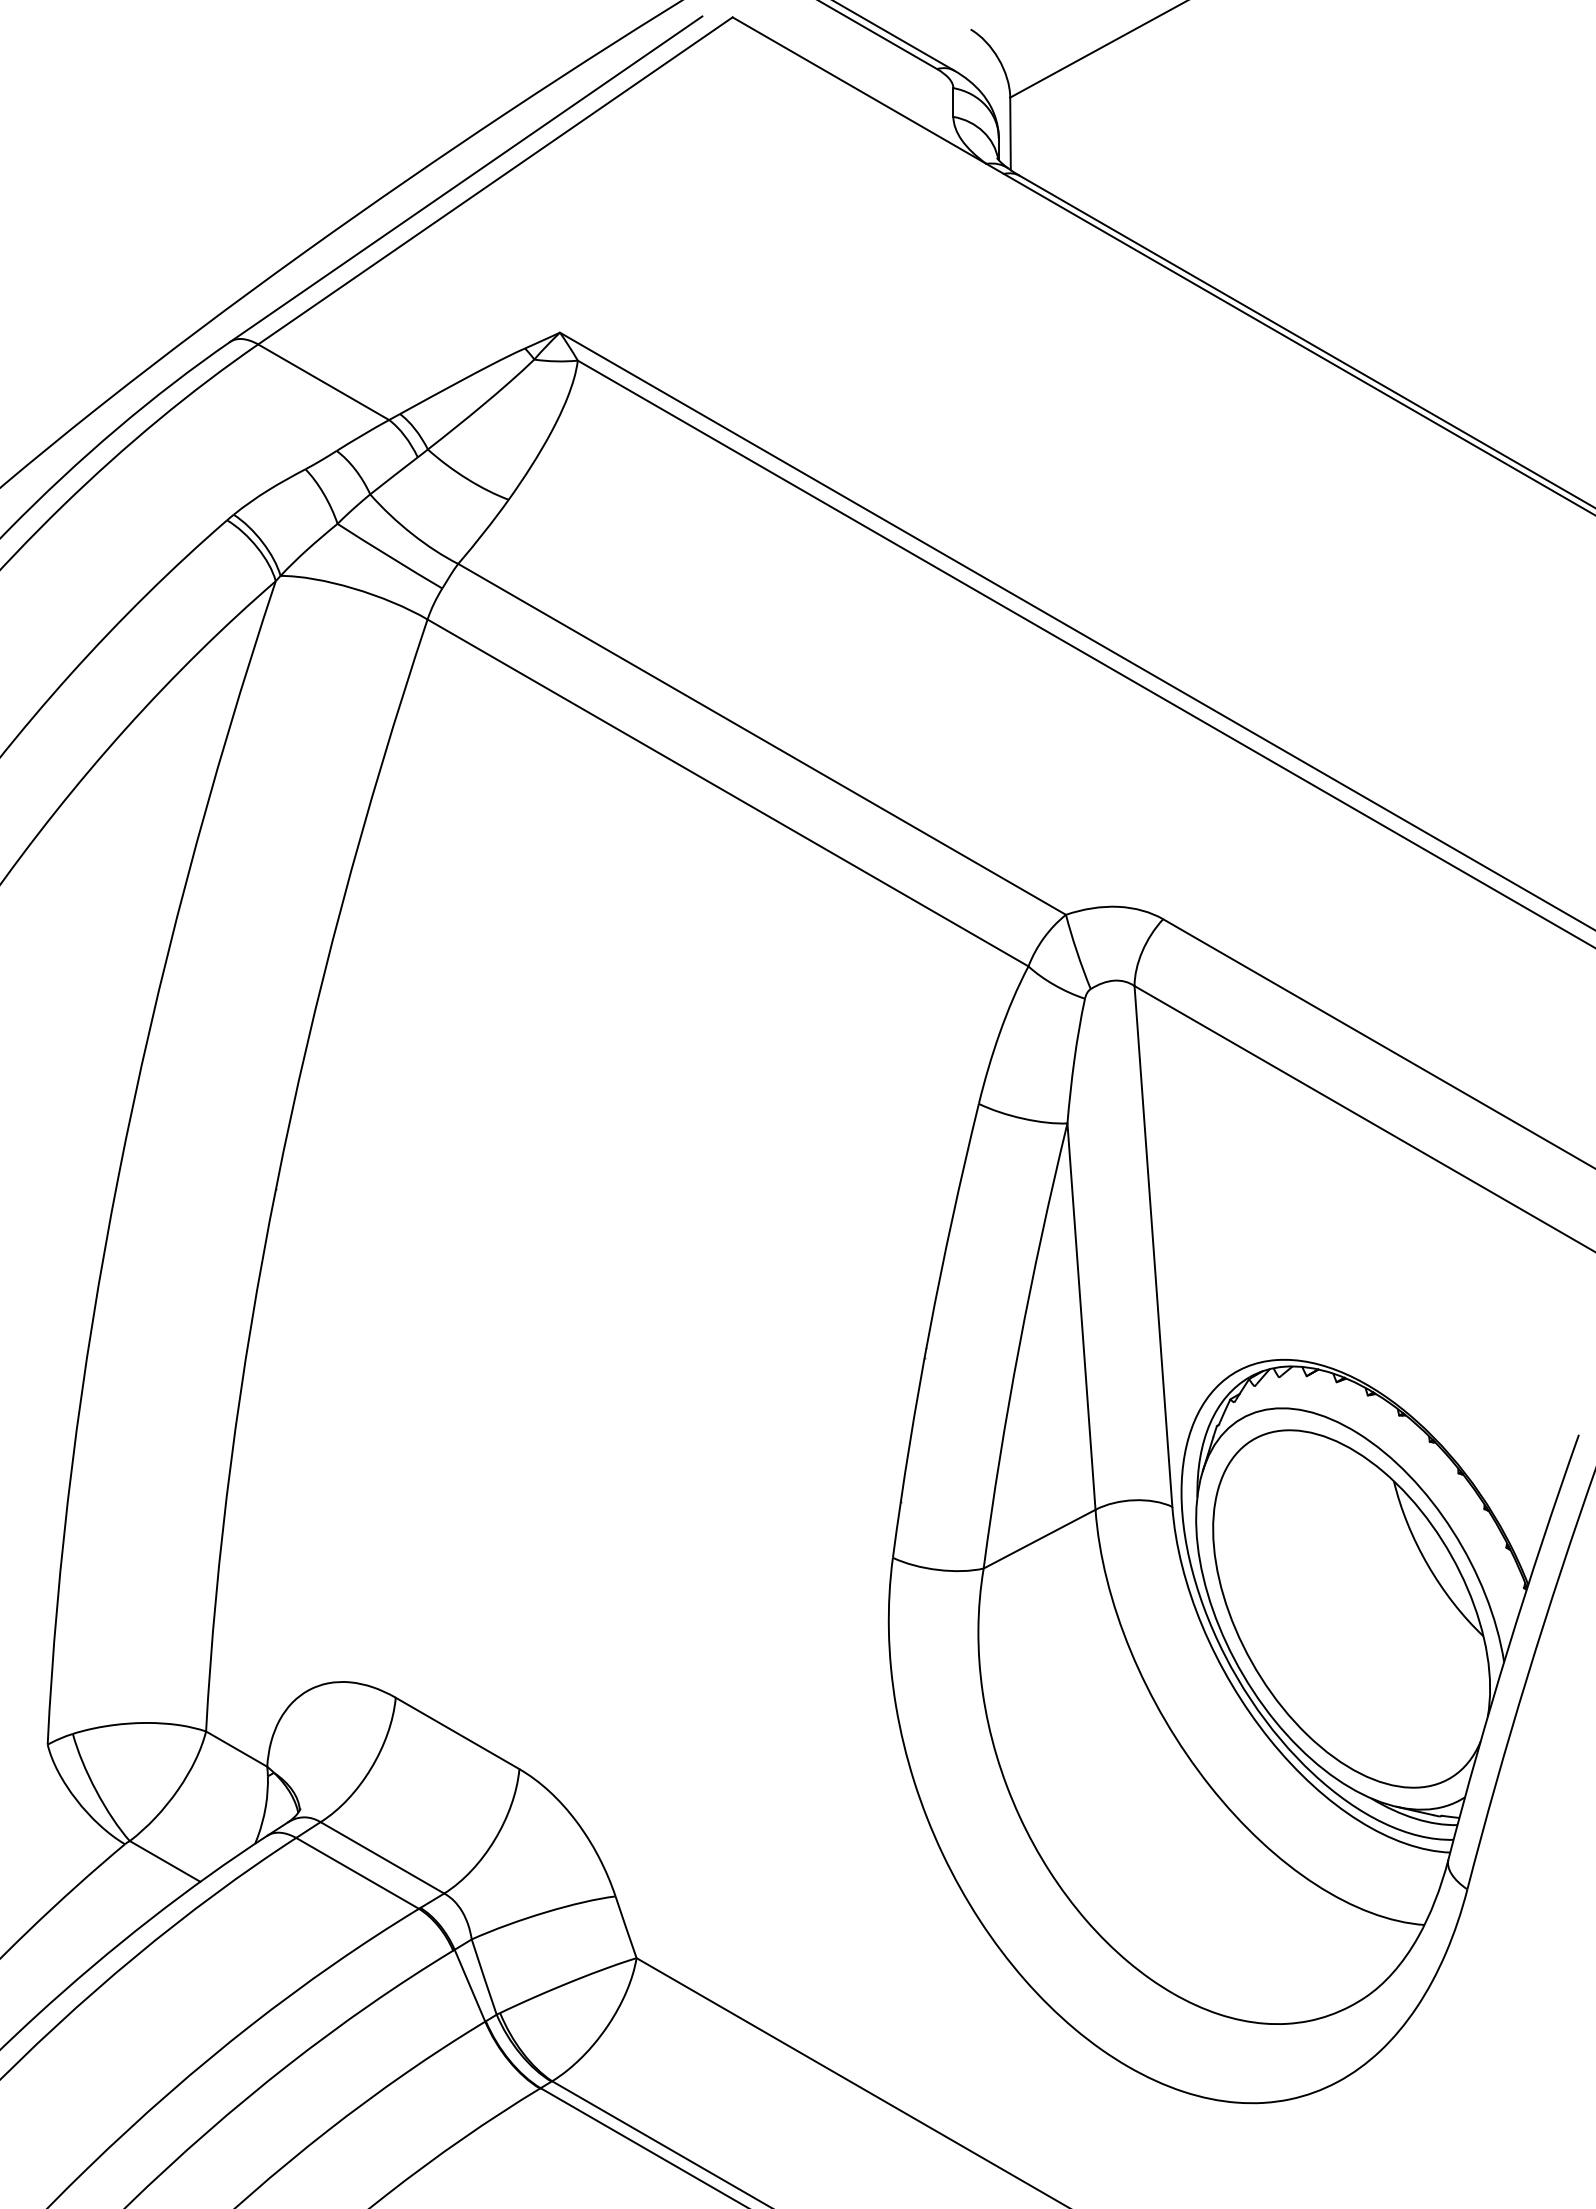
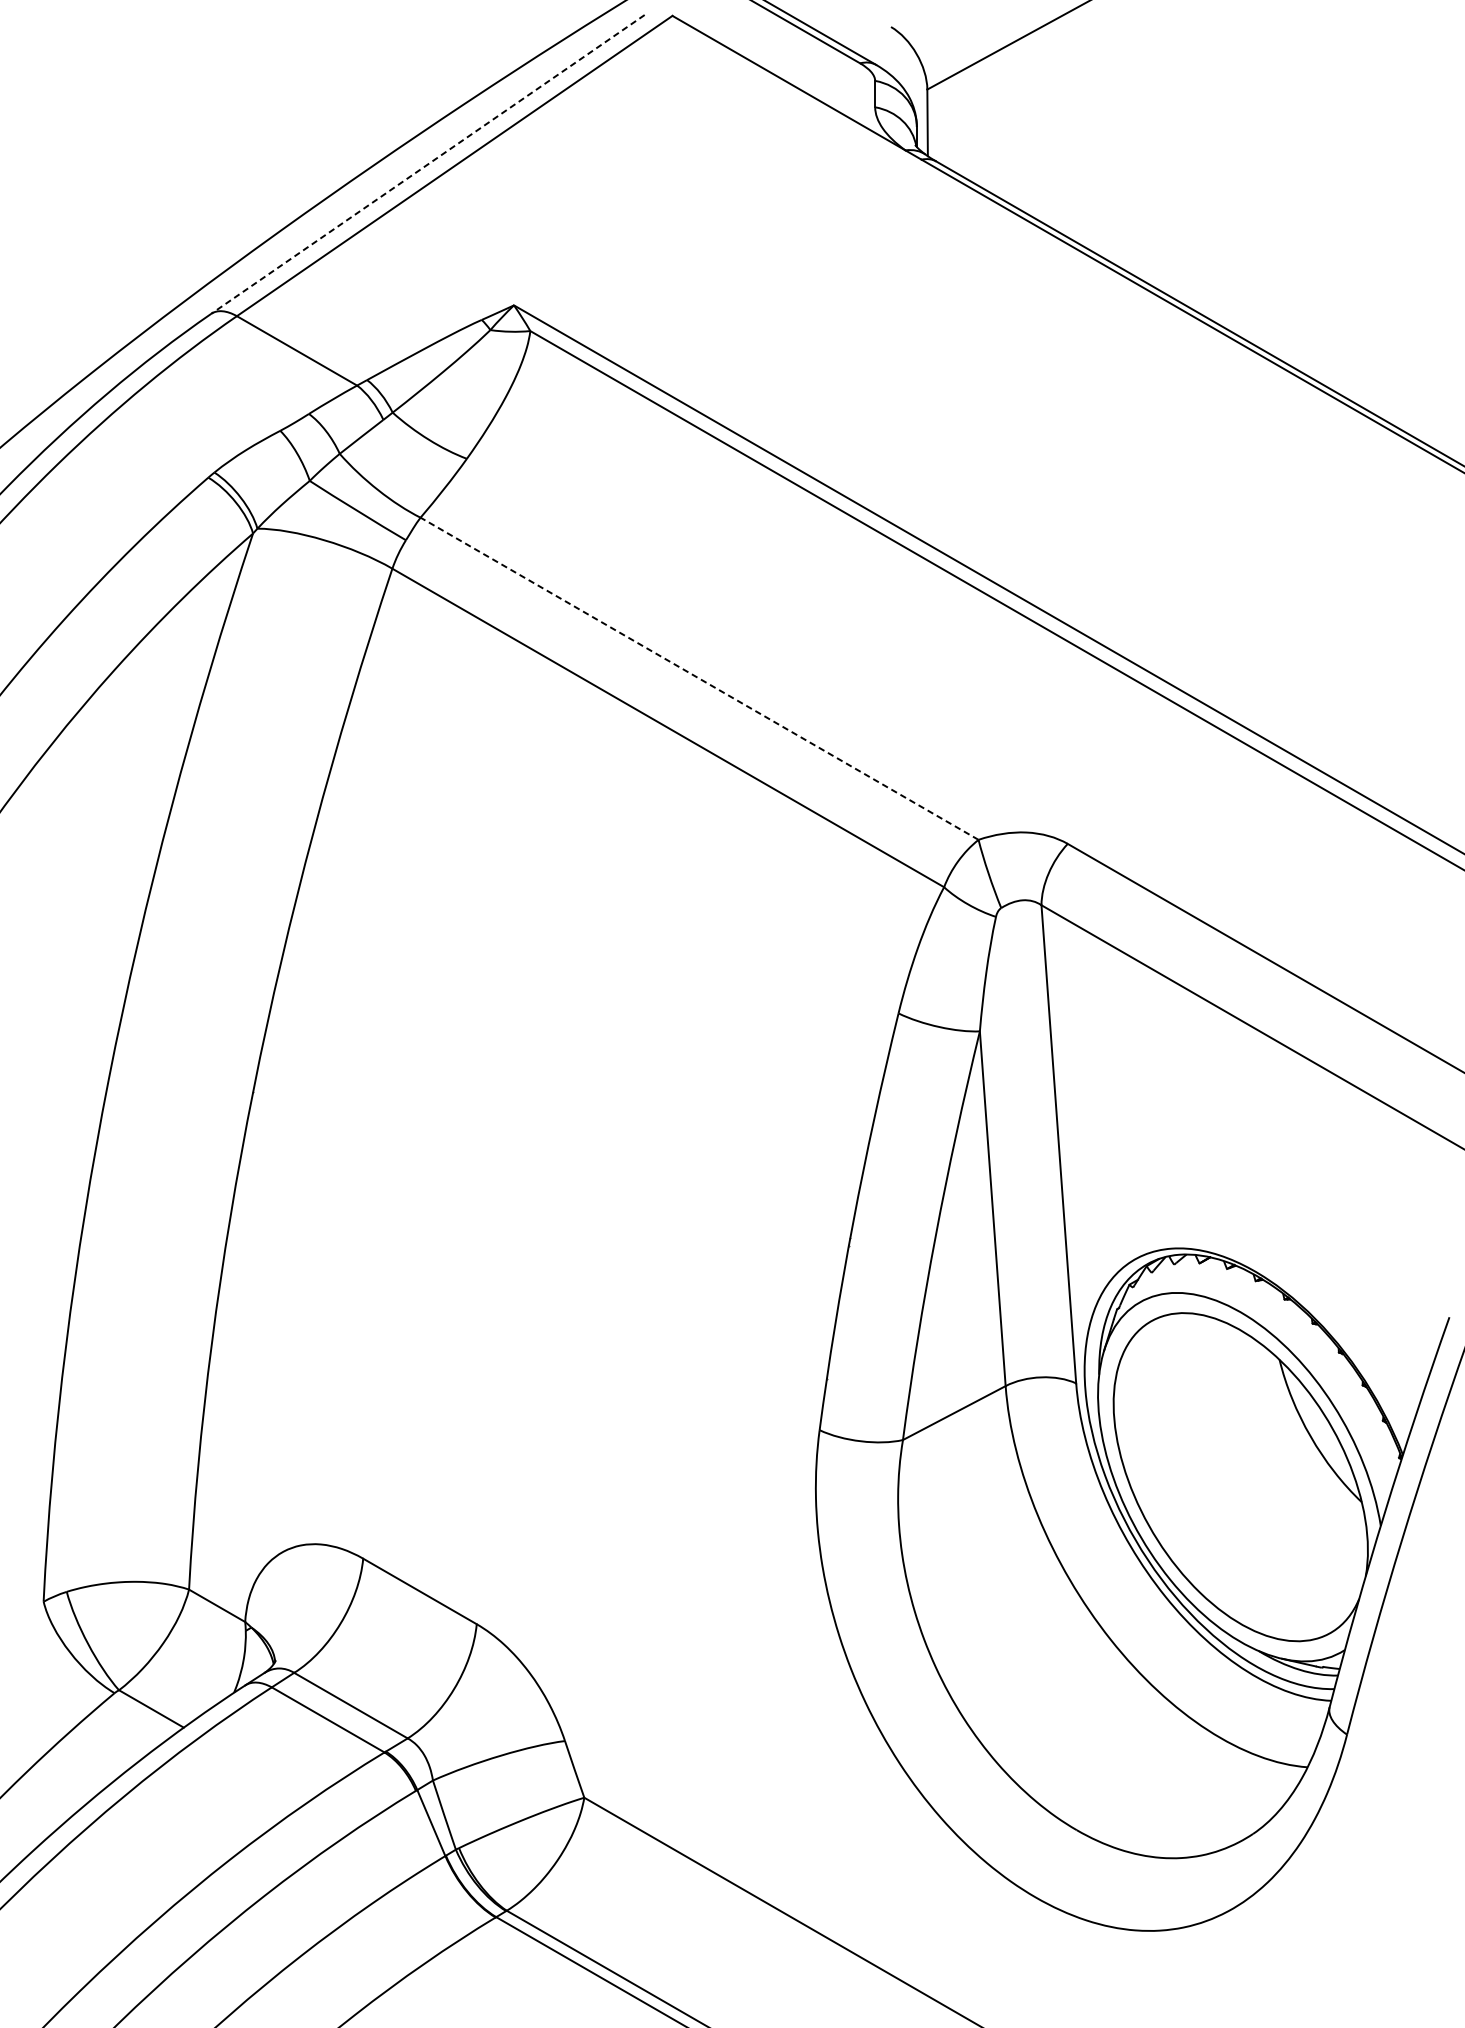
line: (466, 179) -> (428, 164), solid -> dashed
line: (762, 739) -> (699, 678), solid -> dashed

